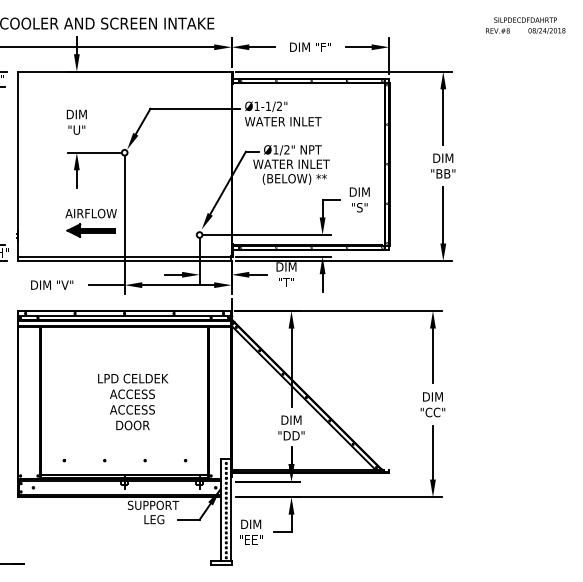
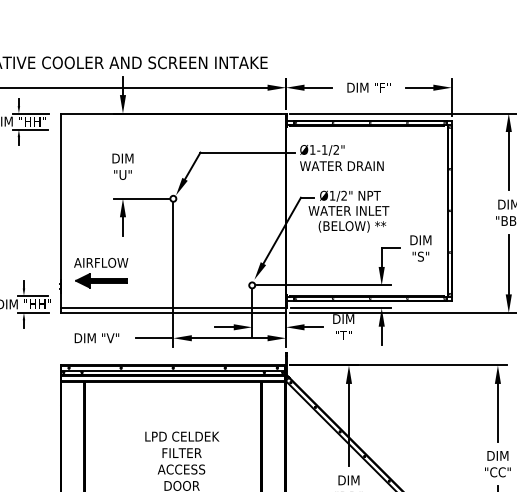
text: (307, 121) -> (365, 165), WATER INLET -> WATER DRAIN
part: (90, 222) -> (100, 272), moved
text: (132, 394) -> (181, 453), ACCESS -> FILTER

